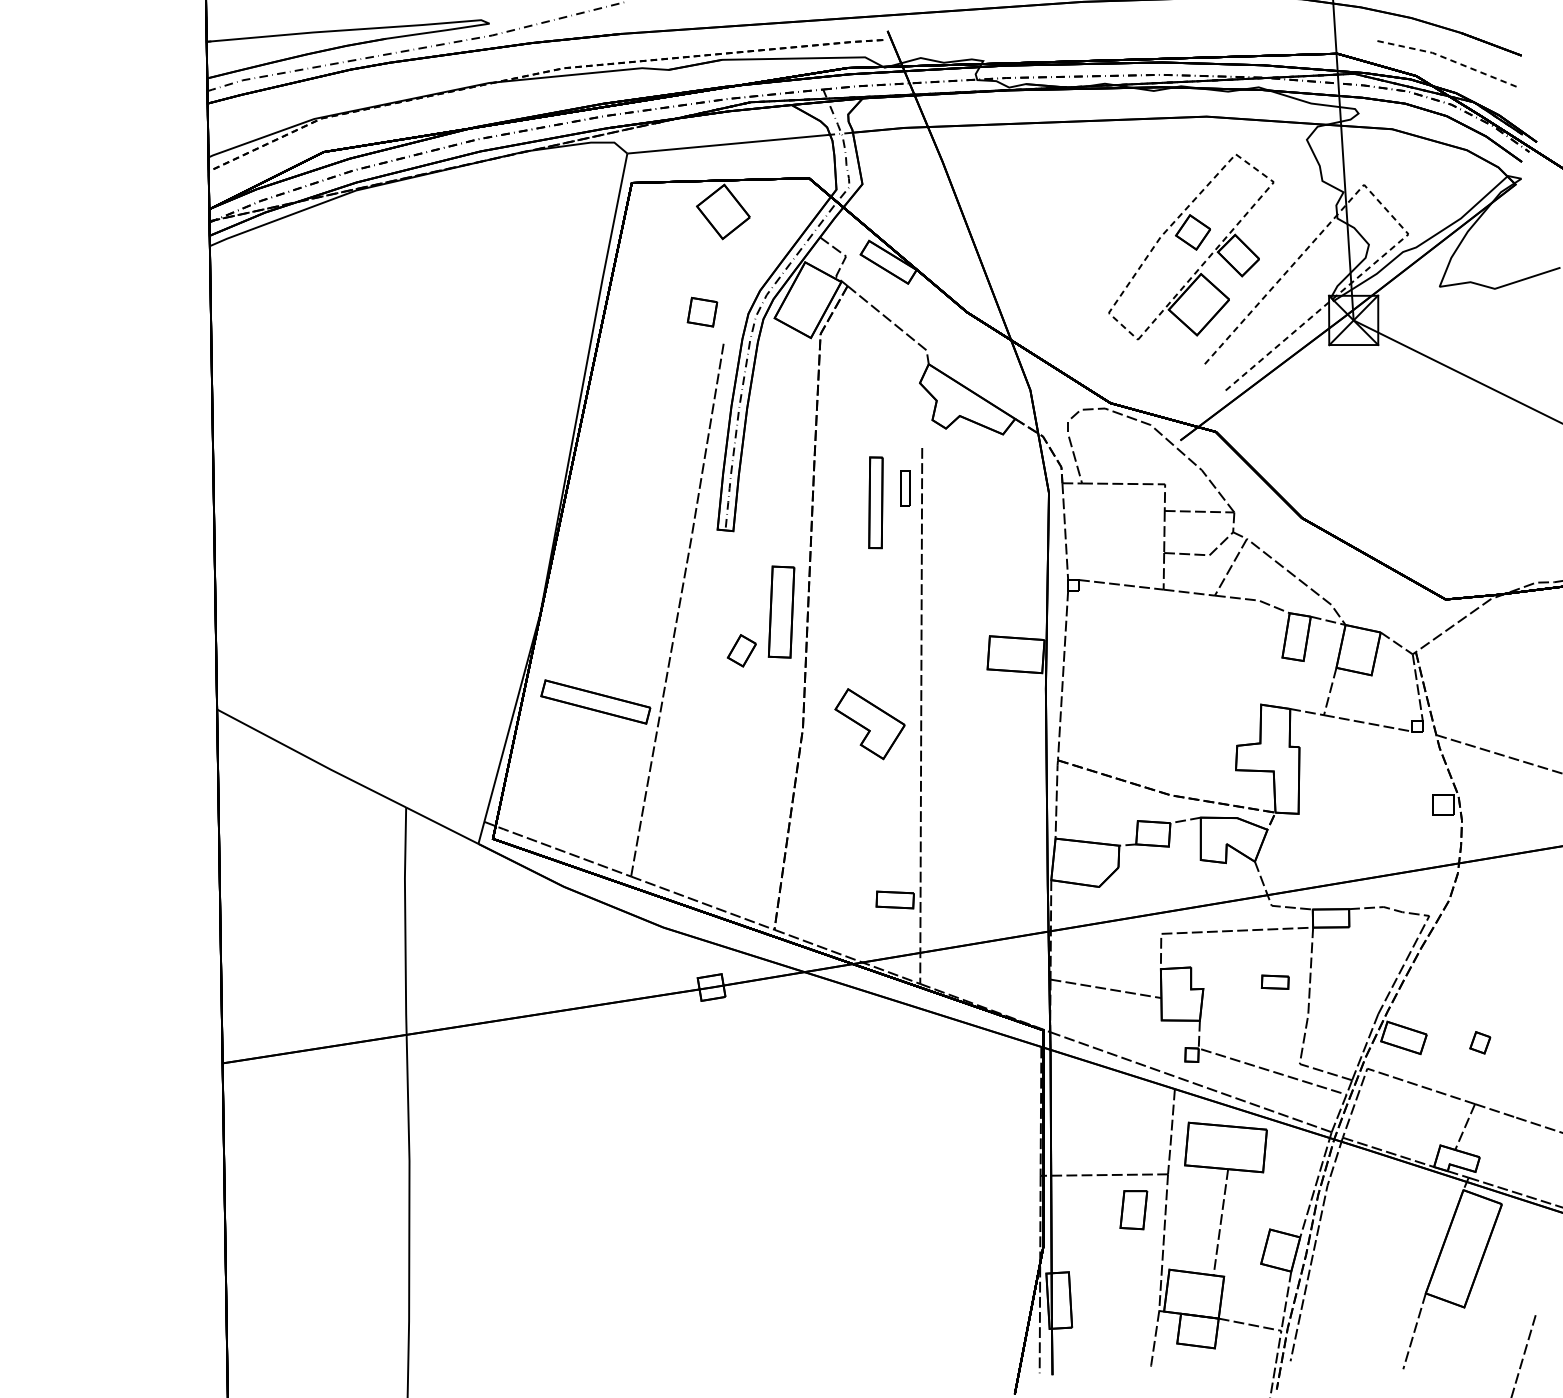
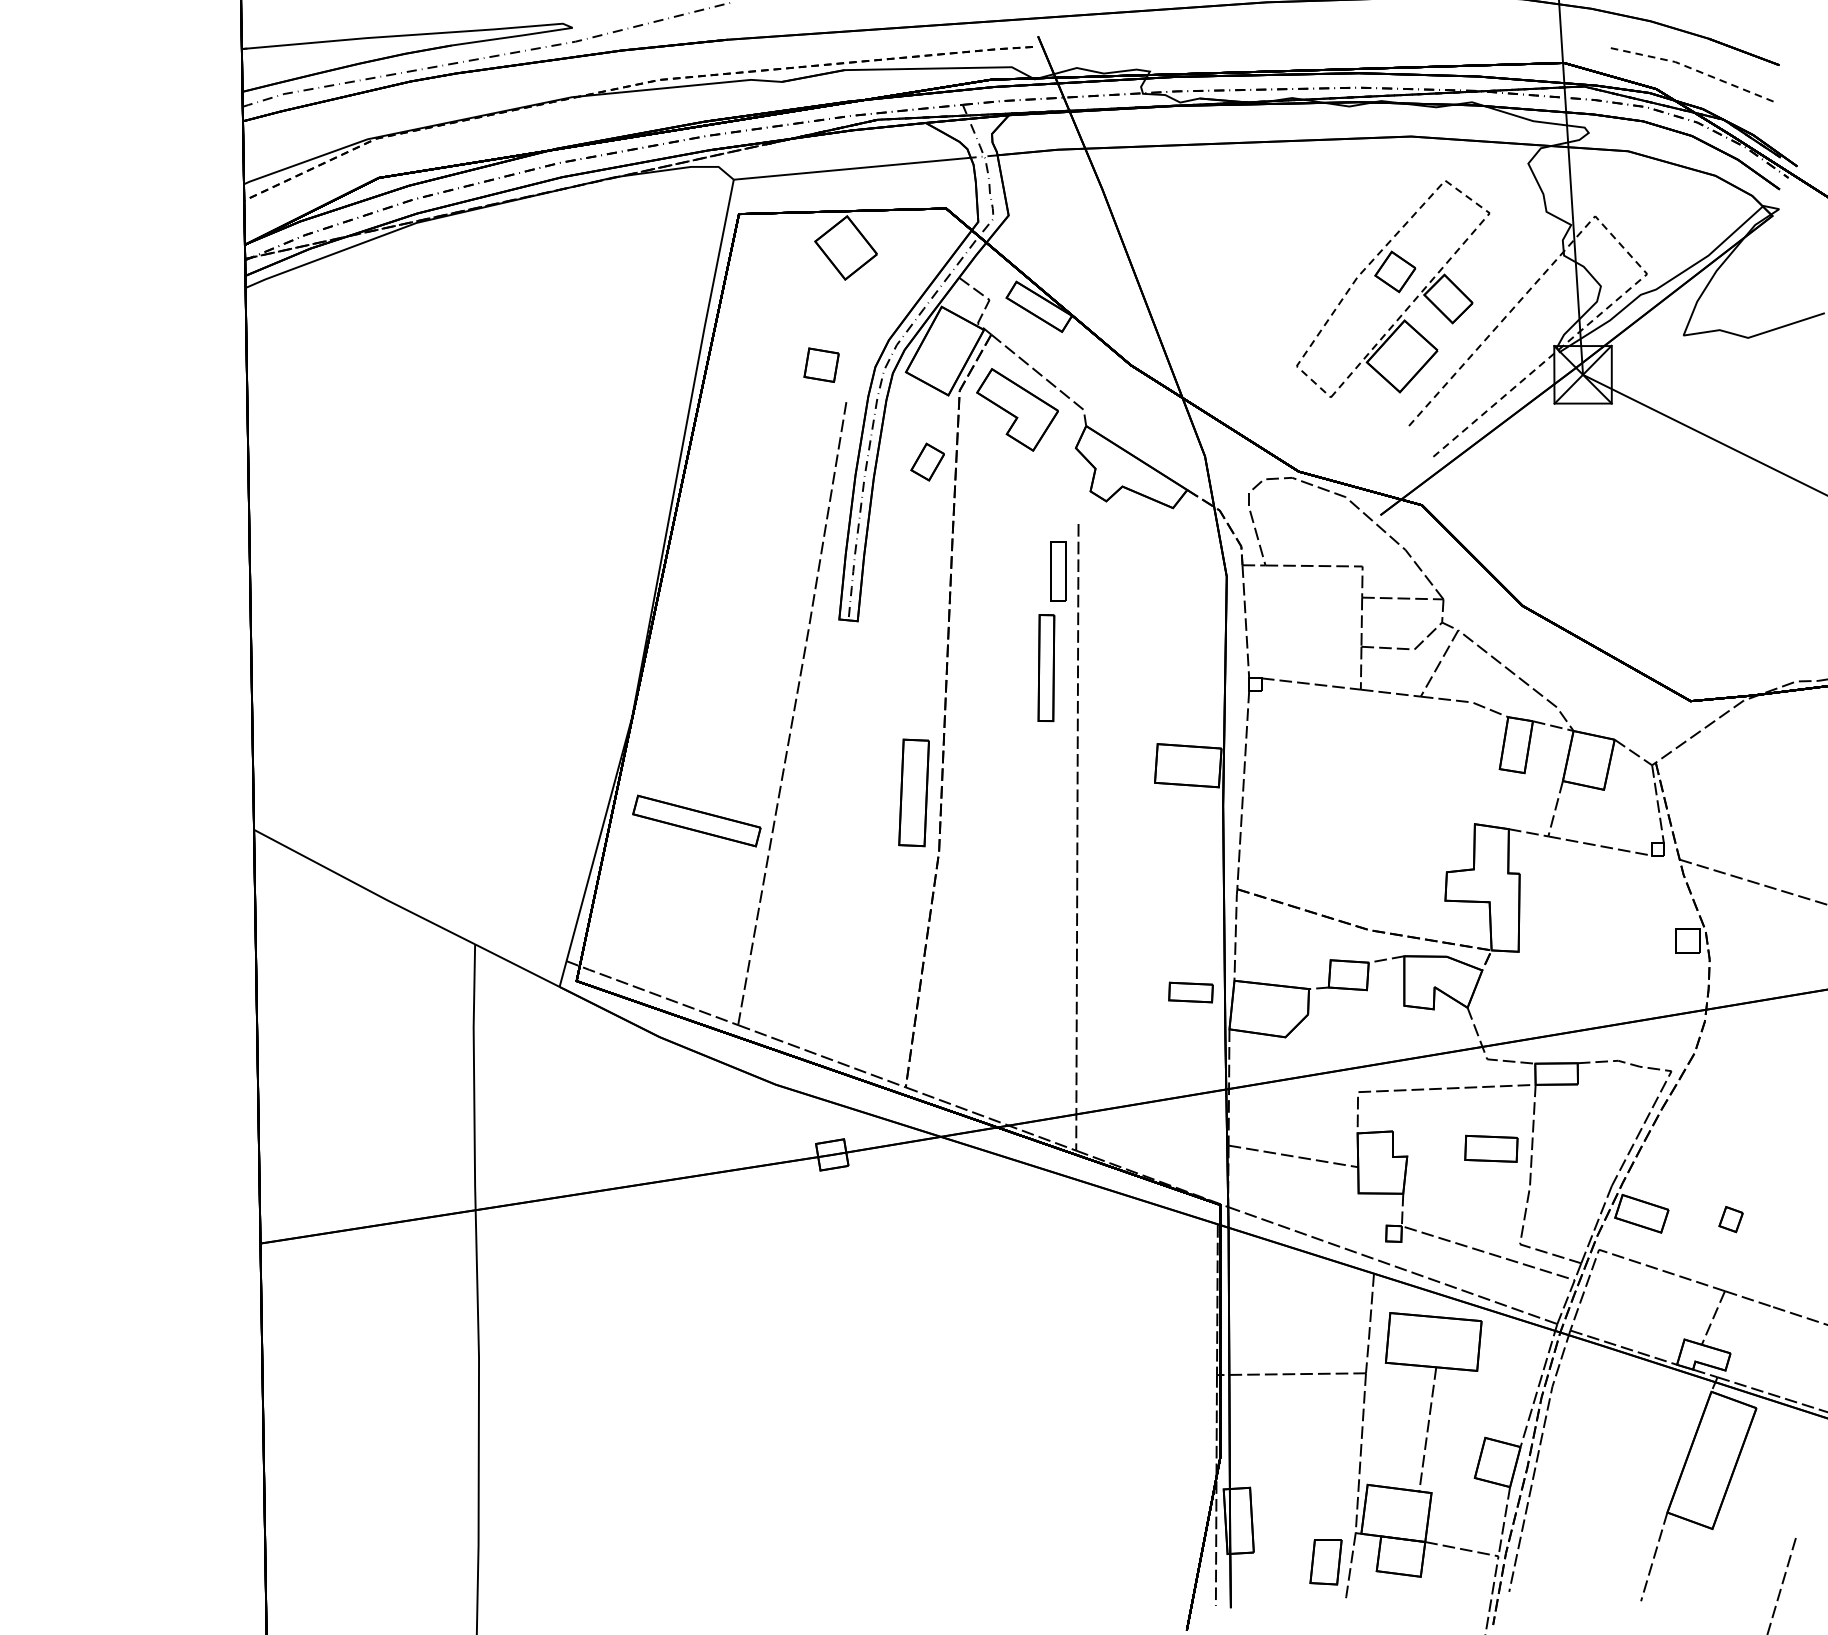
part: (905, 488) -> (1058, 571), size x1.43
part: (875, 503) -> (1046, 668), moved
part: (781, 611) -> (913, 792), moved
part: (741, 650) -> (927, 461), moved
part: (870, 723) -> (1017, 409), moved
part: (894, 899) -> (1190, 992), moved
part: (1275, 982) -> (1491, 1148), size x1.67
part: (1133, 1210) -> (1325, 1562), moved

